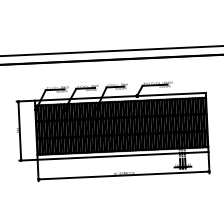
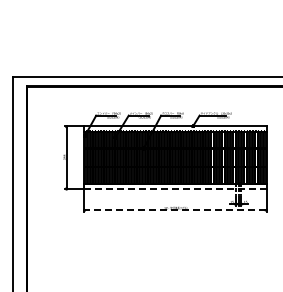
line: (123, 156) -> (175, 189), solid -> dashed
line: (123, 175) -> (174, 210), solid -> dashed

